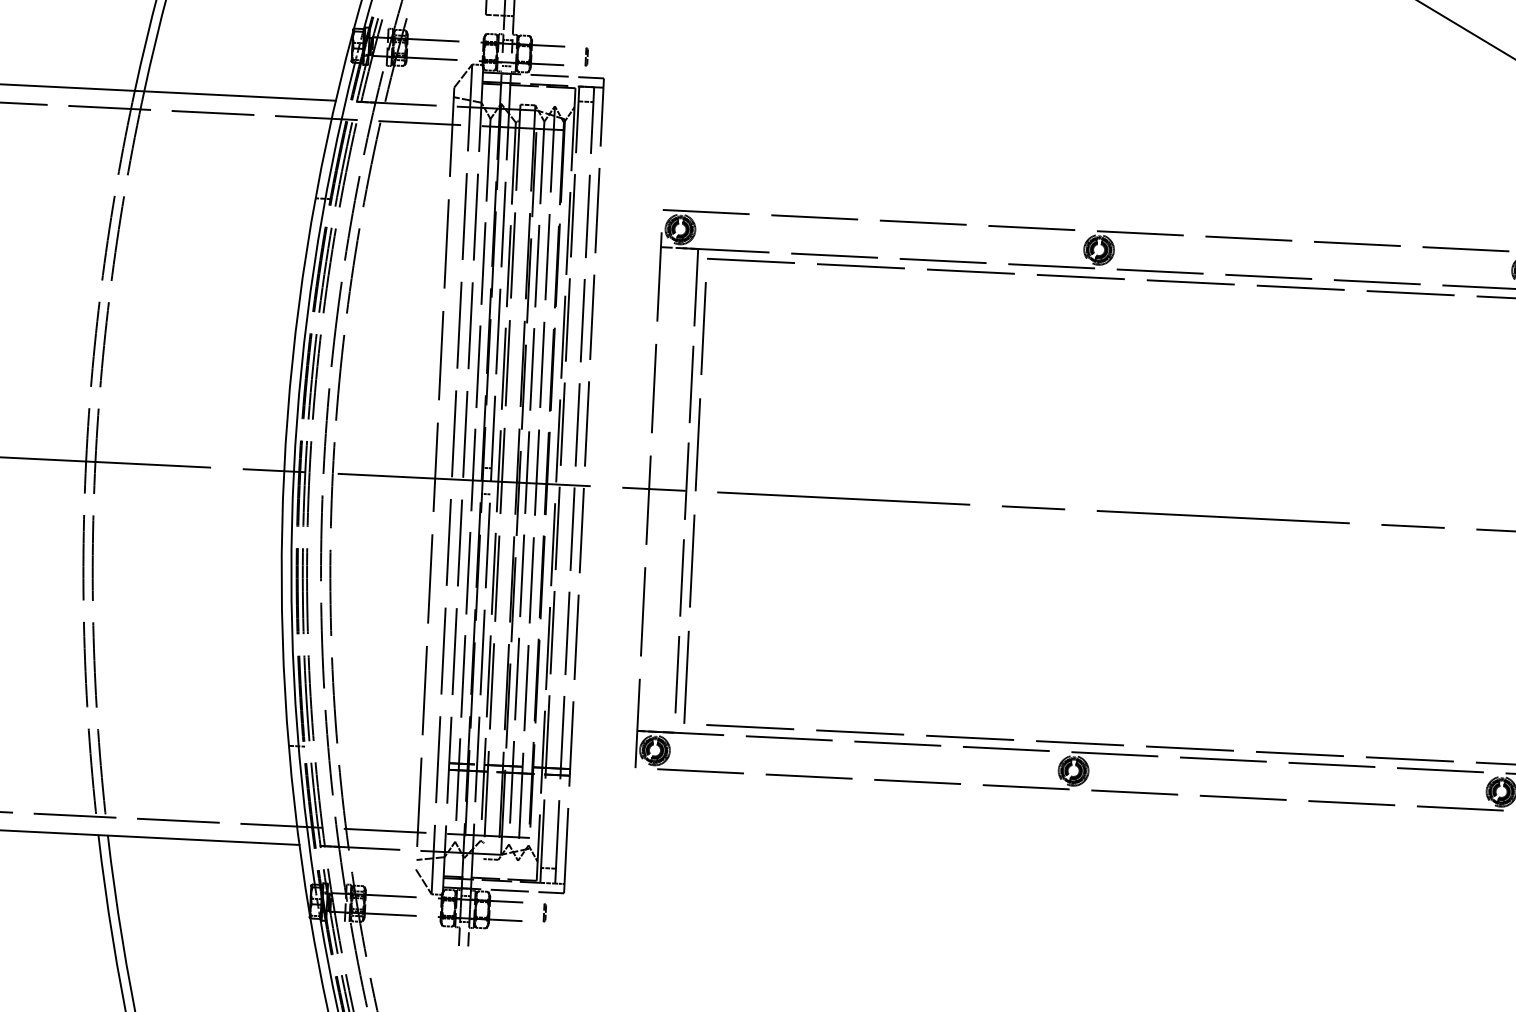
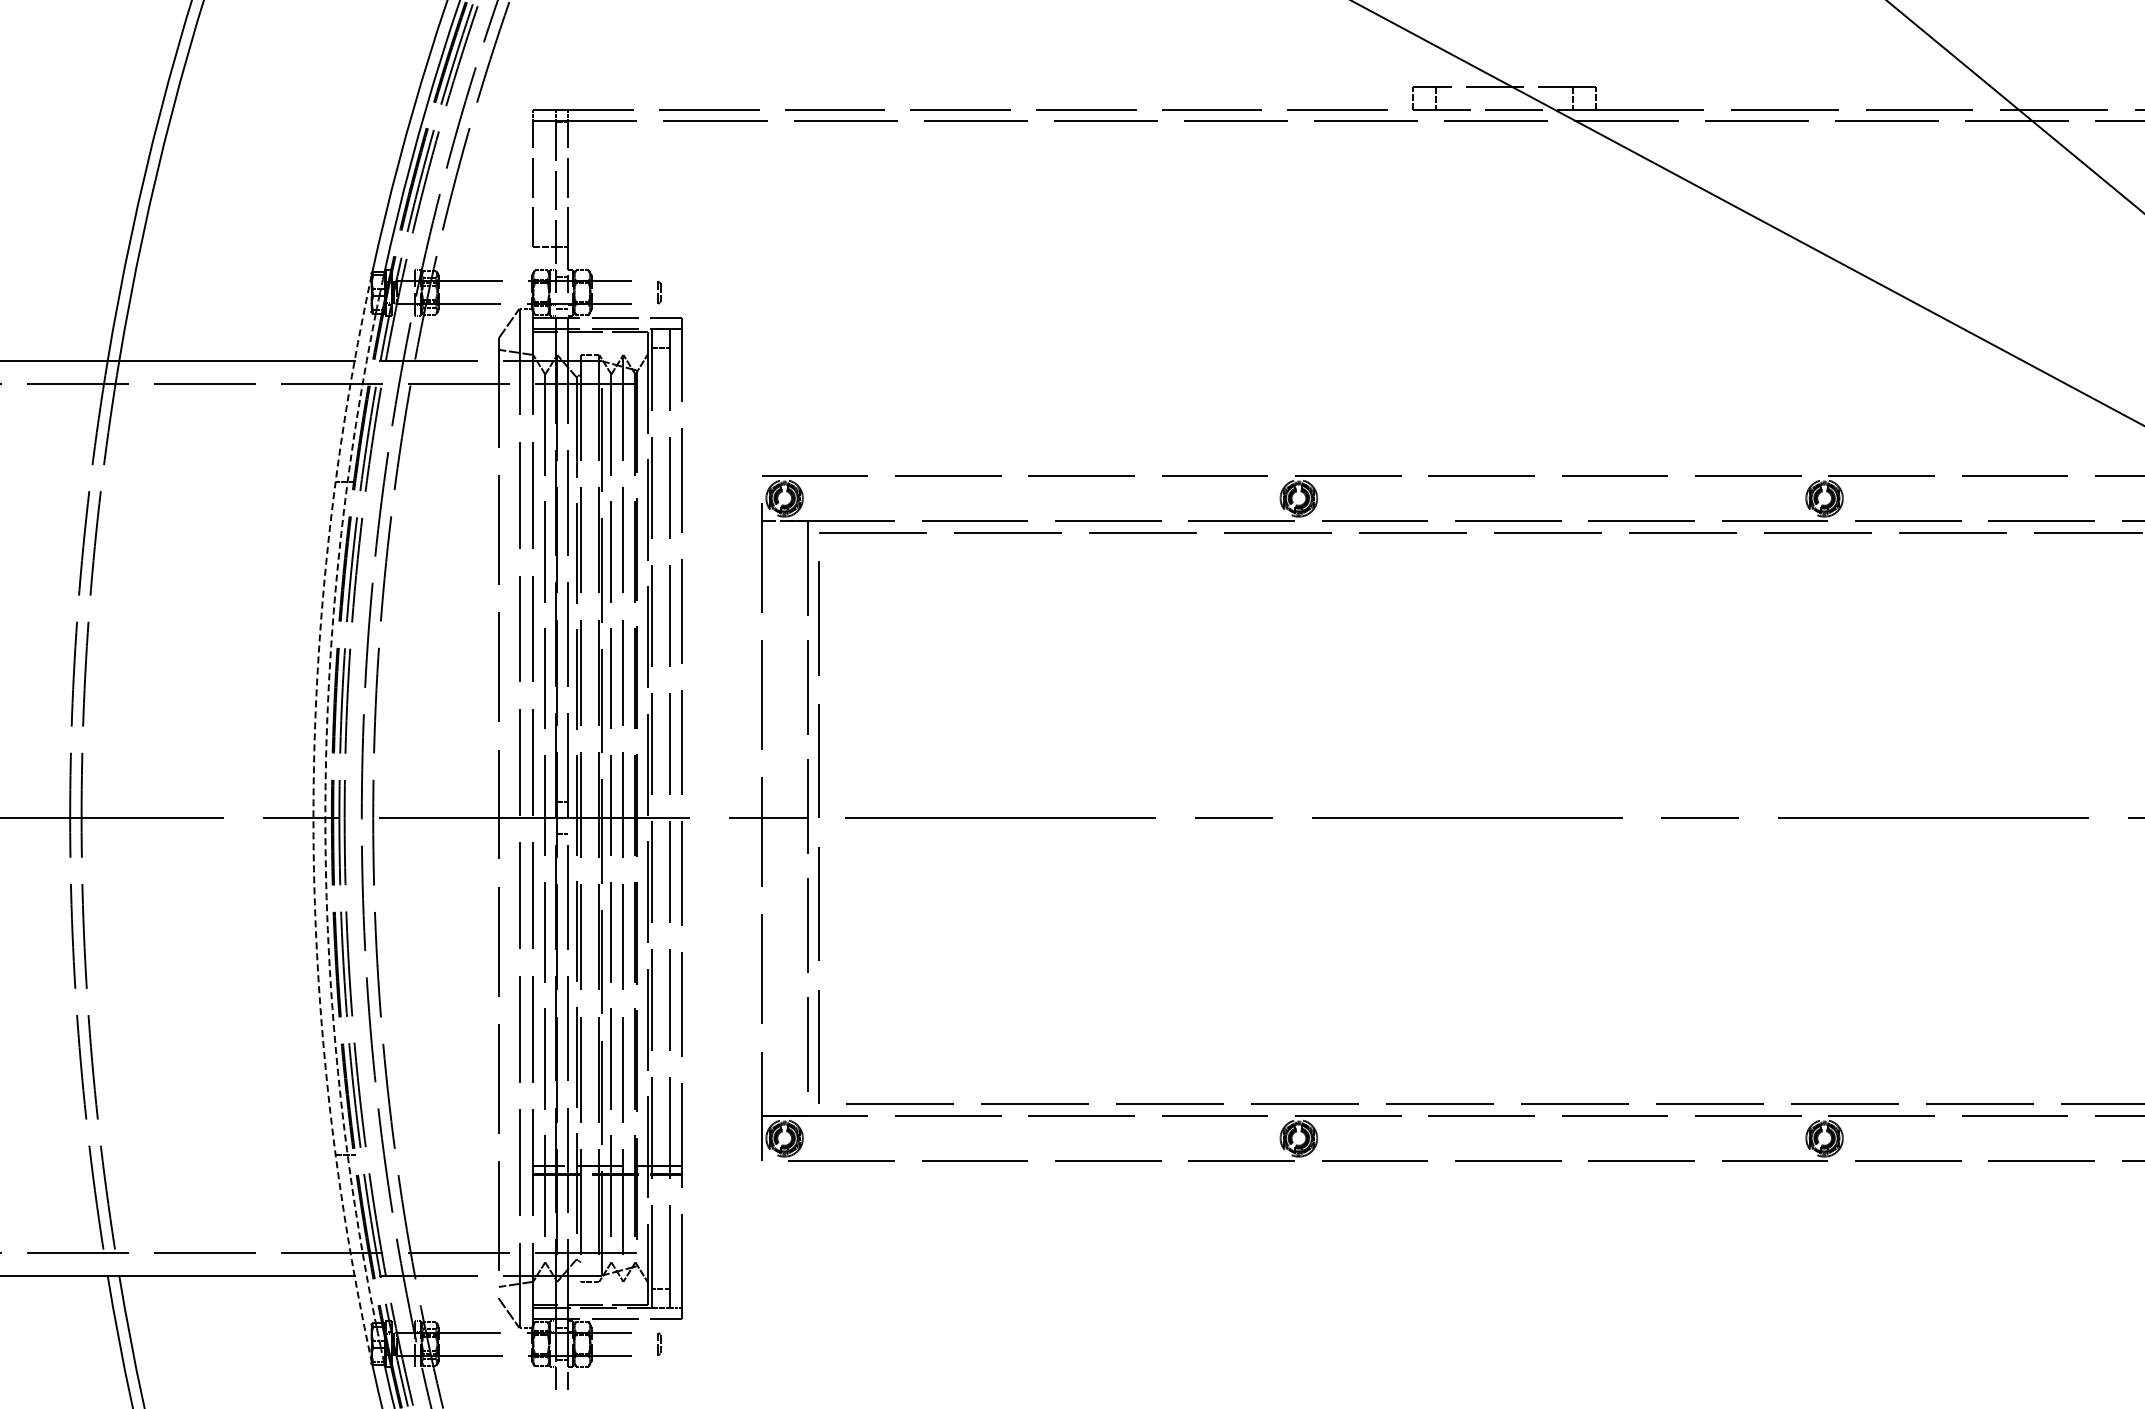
arc: (284, 471) -> (313, 818), solid -> dashed
arc: (293, 471) -> (325, 818), solid -> dashed

